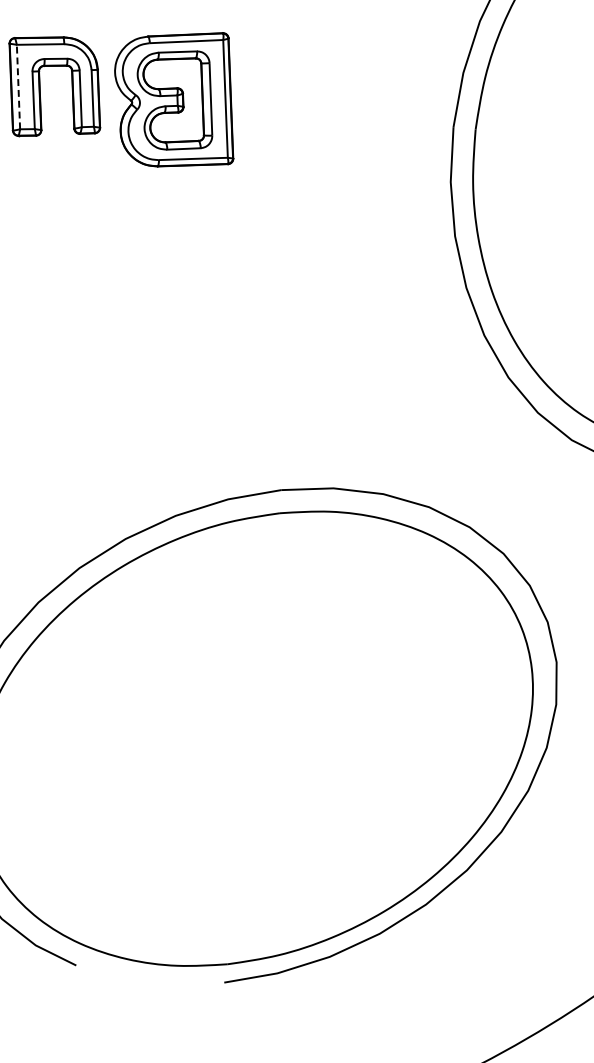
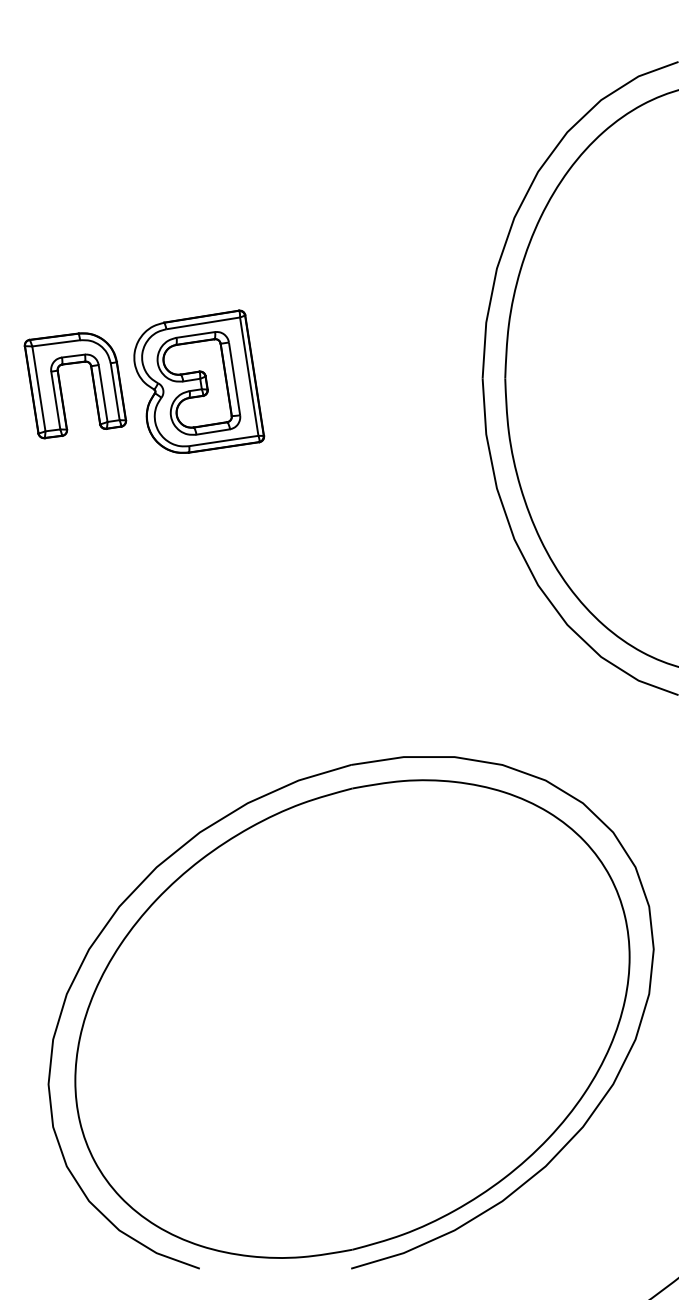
line: (18, 86) -> (38, 388), dashed -> solid

